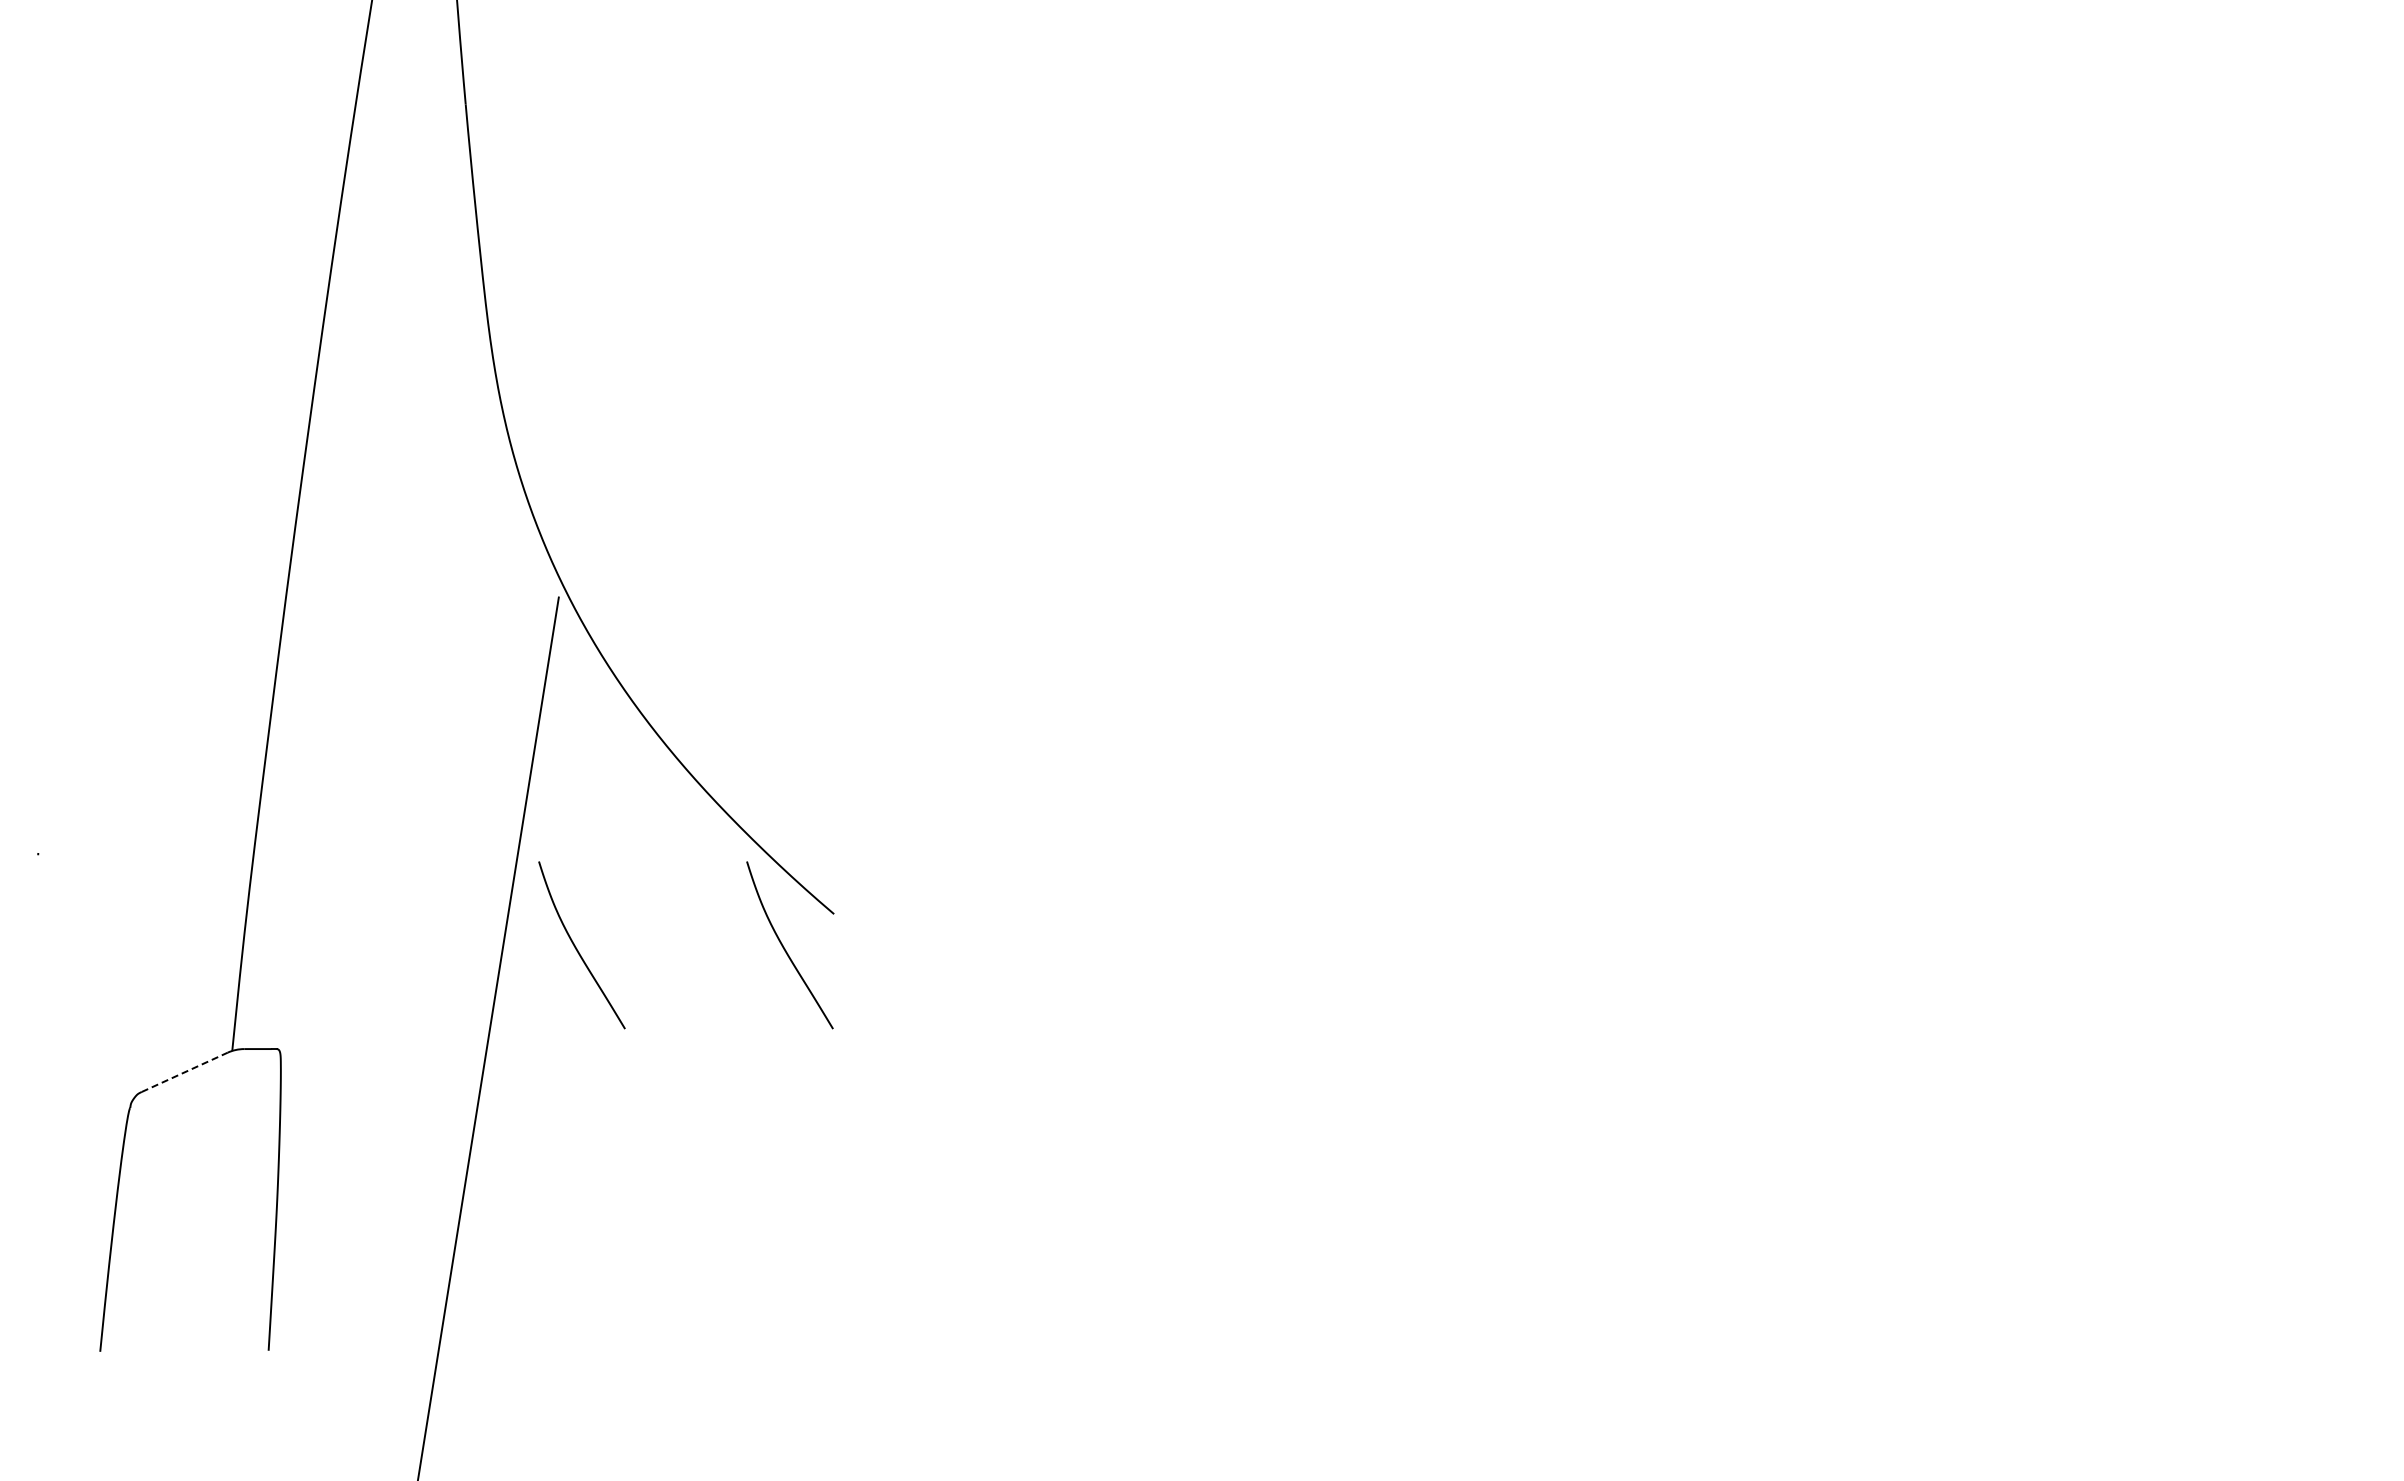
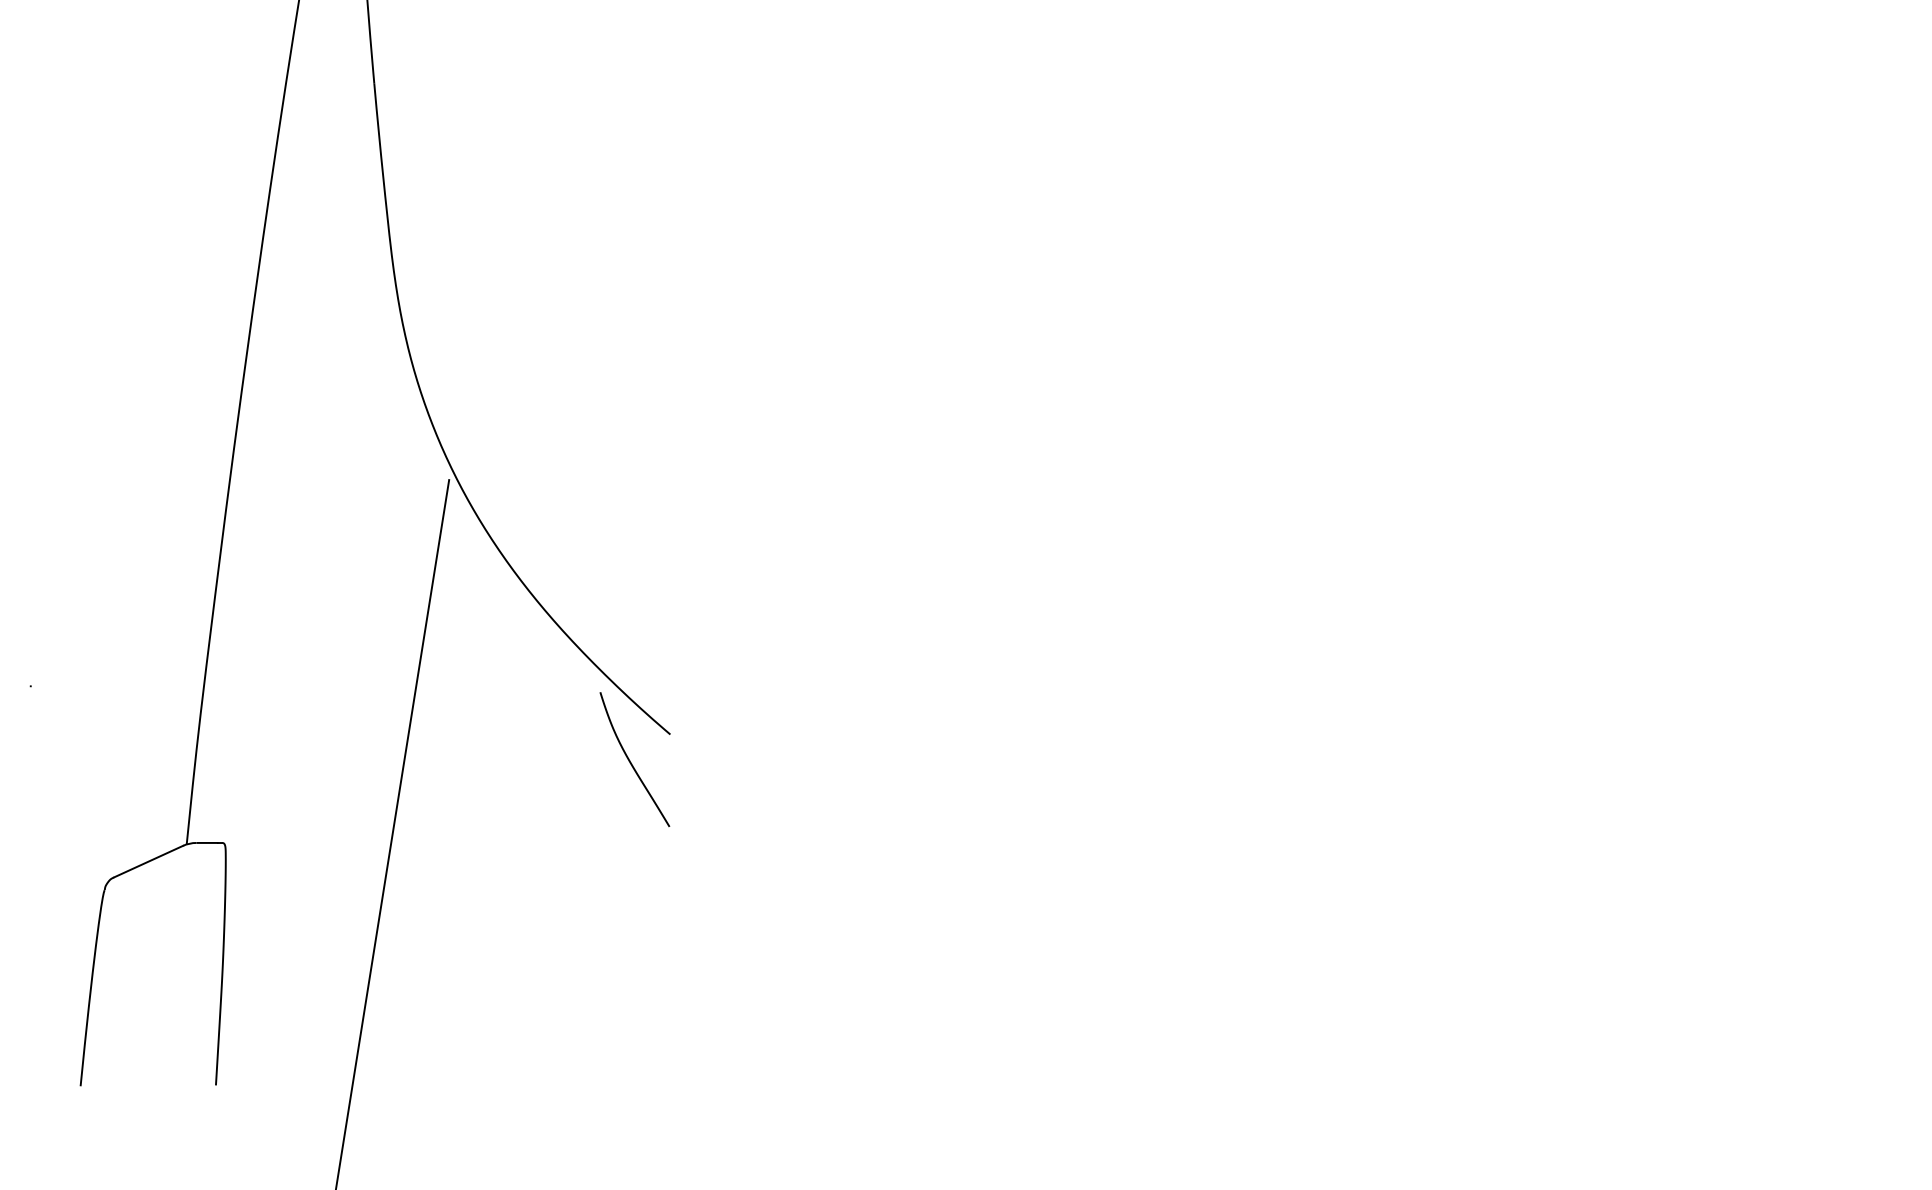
curve: (577, 948) -> (464, 762), removed
line: (185, 1072) -> (149, 861), dashed -> solid

